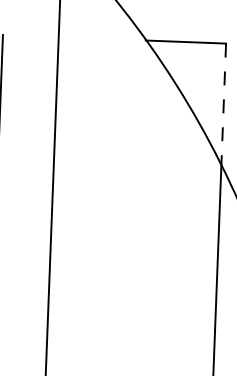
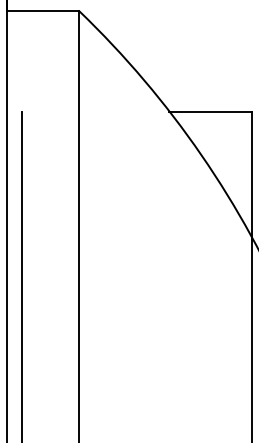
line: (223, 106) -> (251, 176), dashed -> solid

